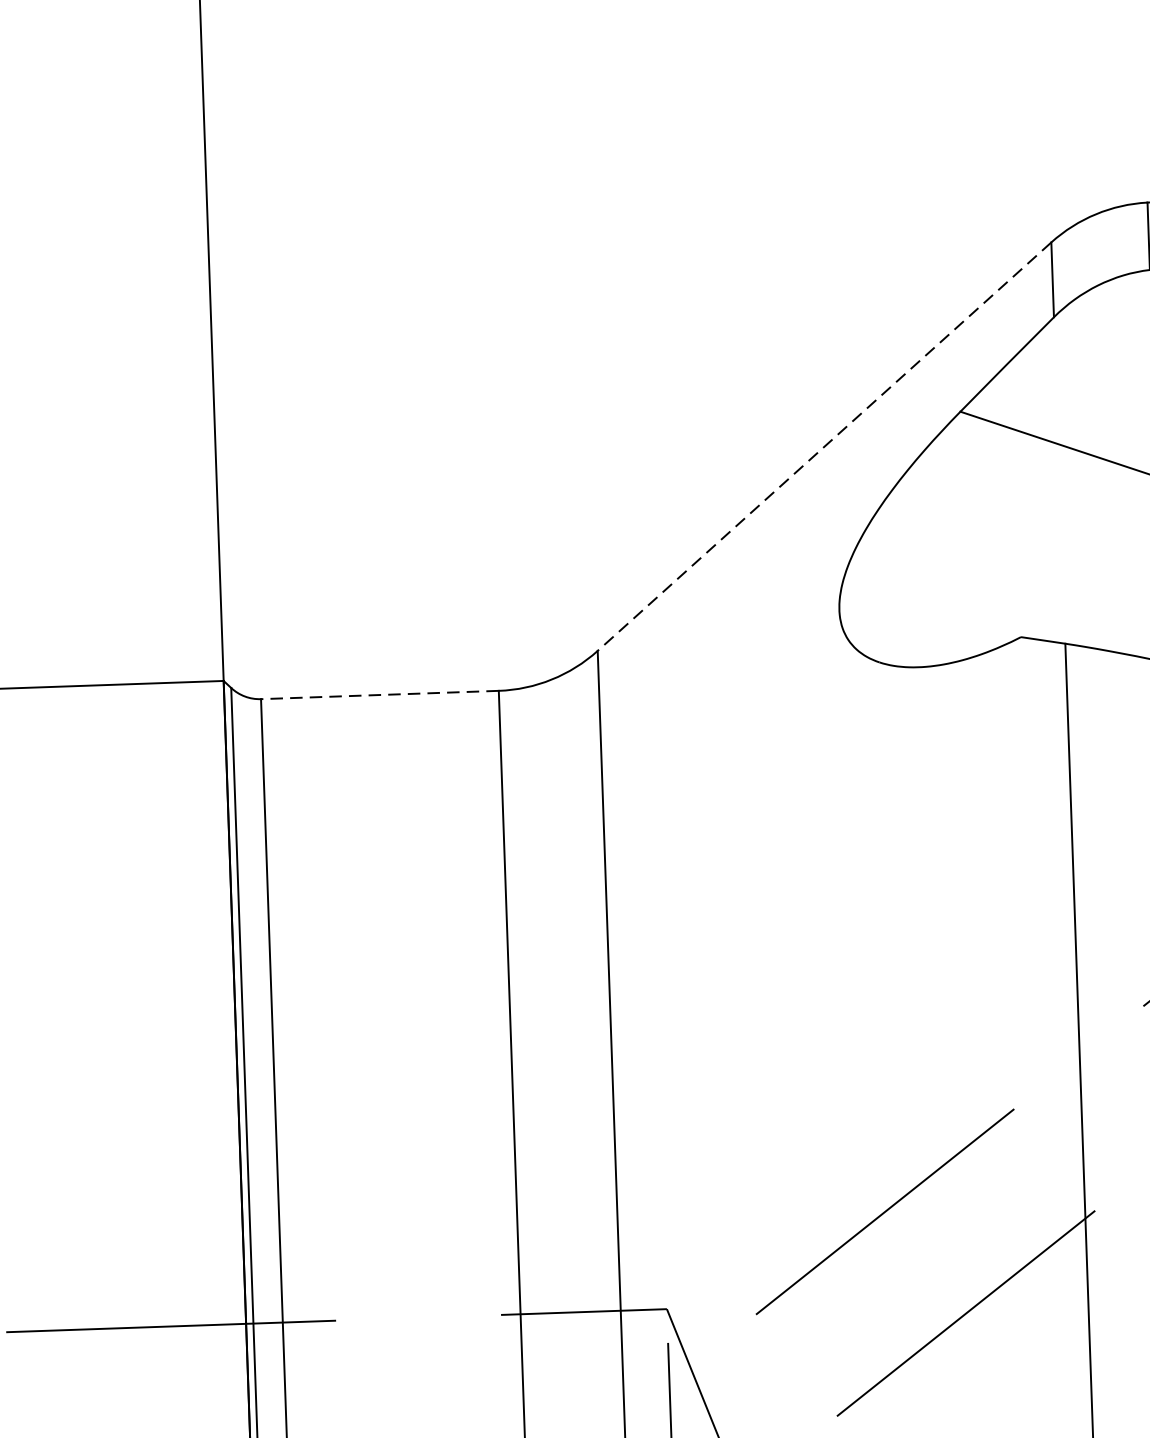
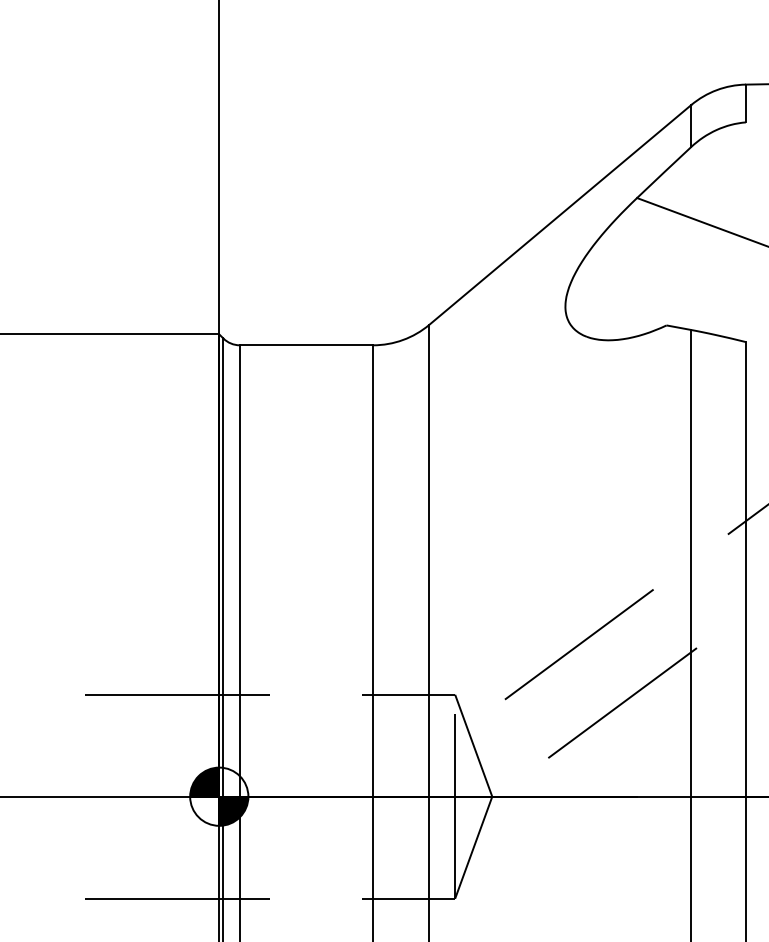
line: (824, 445) -> (560, 214), dashed -> solid
line: (379, 695) -> (306, 345), dashed -> solid

